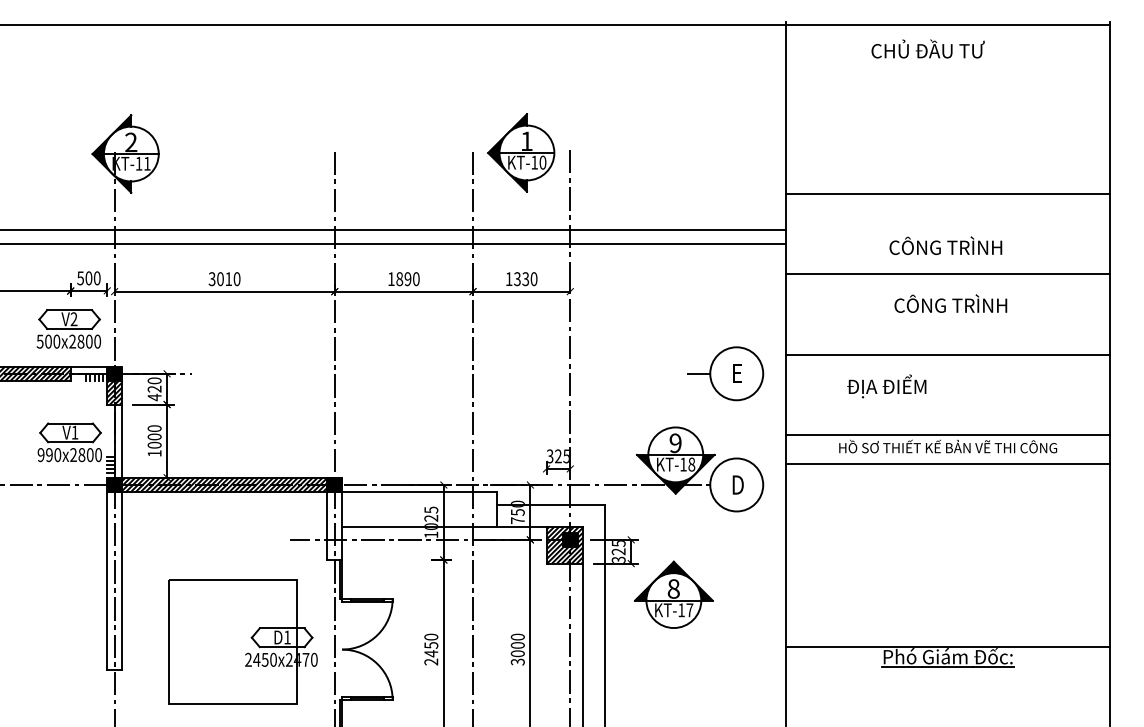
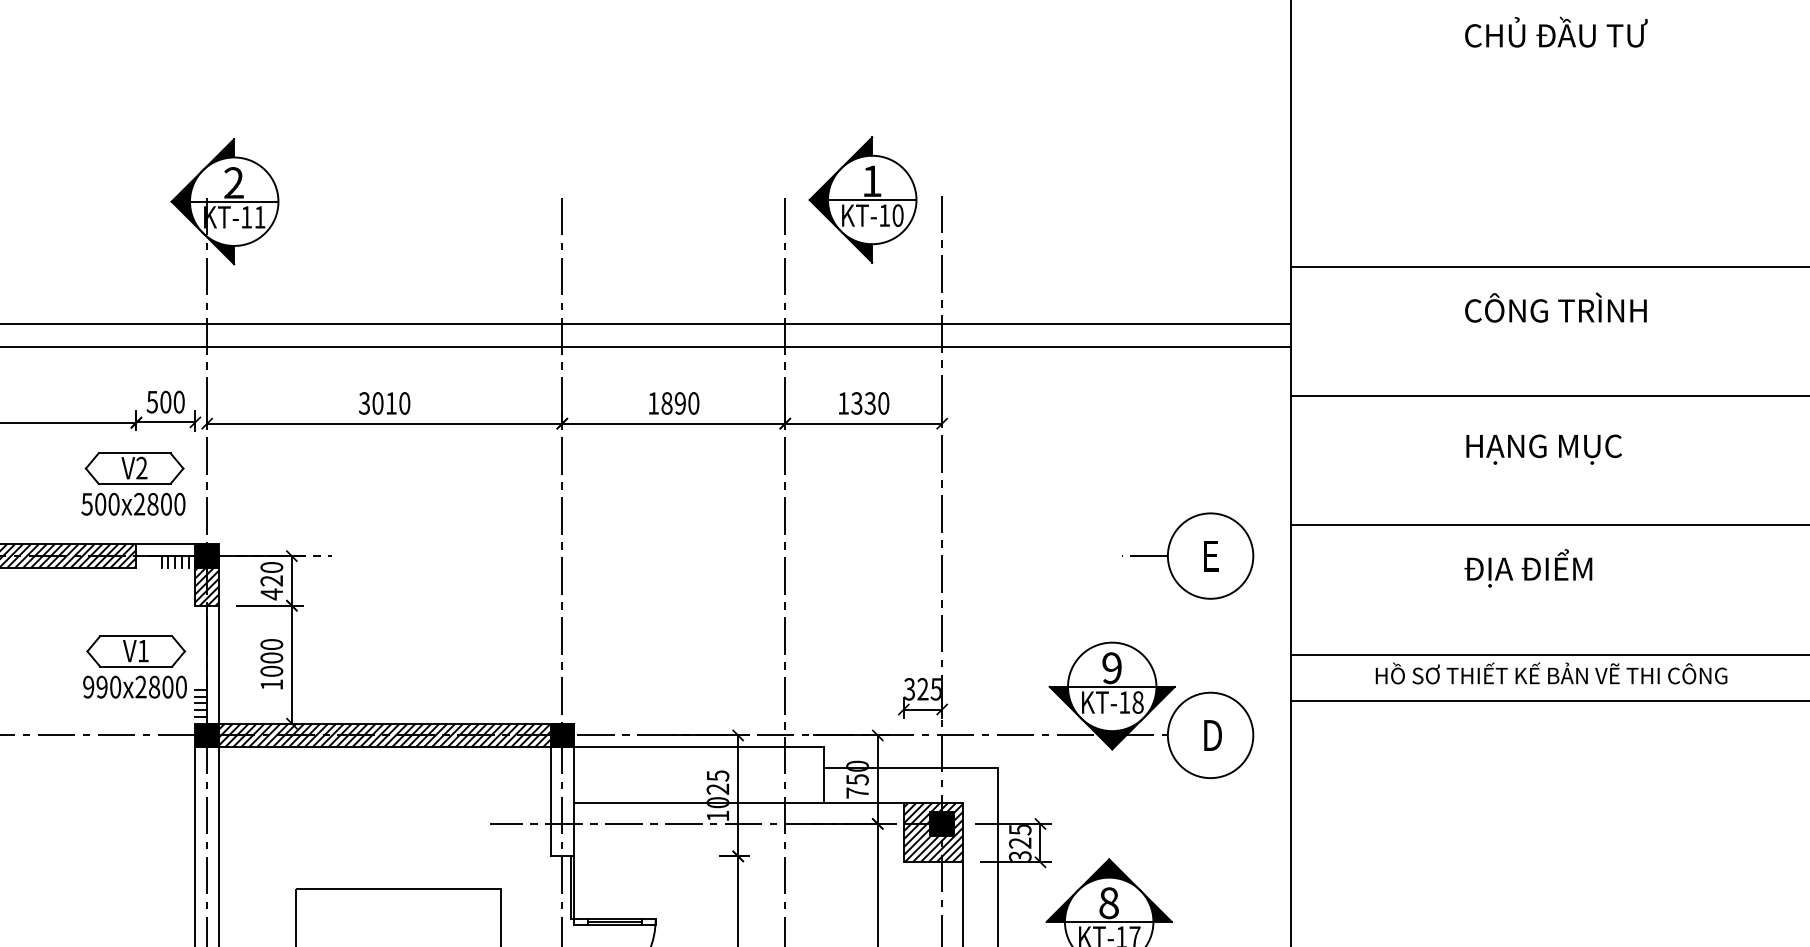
text: (927, 48) -> (1555, 31), moved
text: (945, 245) -> (1555, 307), moved
text: (950, 305) -> (1555, 445), CÔNG TRÌNH -> HẠNG MỤC
text: (886, 386) -> (1527, 568), moved

